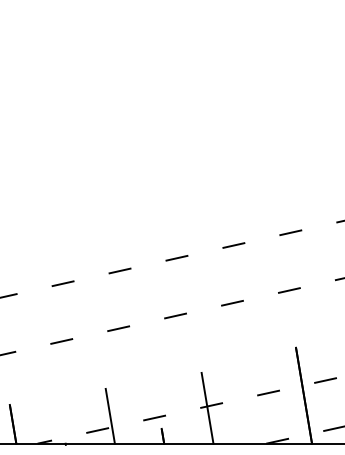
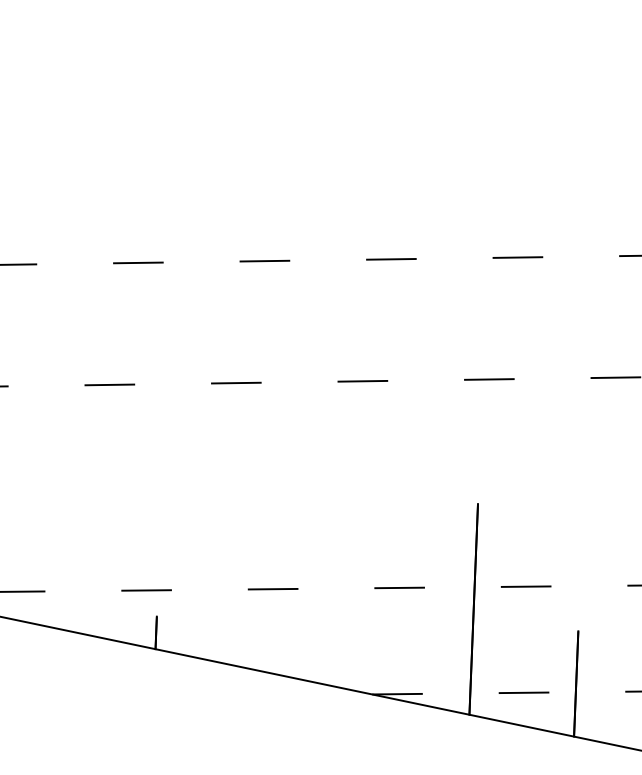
line: (207, 407) -> (263, 591), removed
line: (109, 415) -> (51, 565), removed

